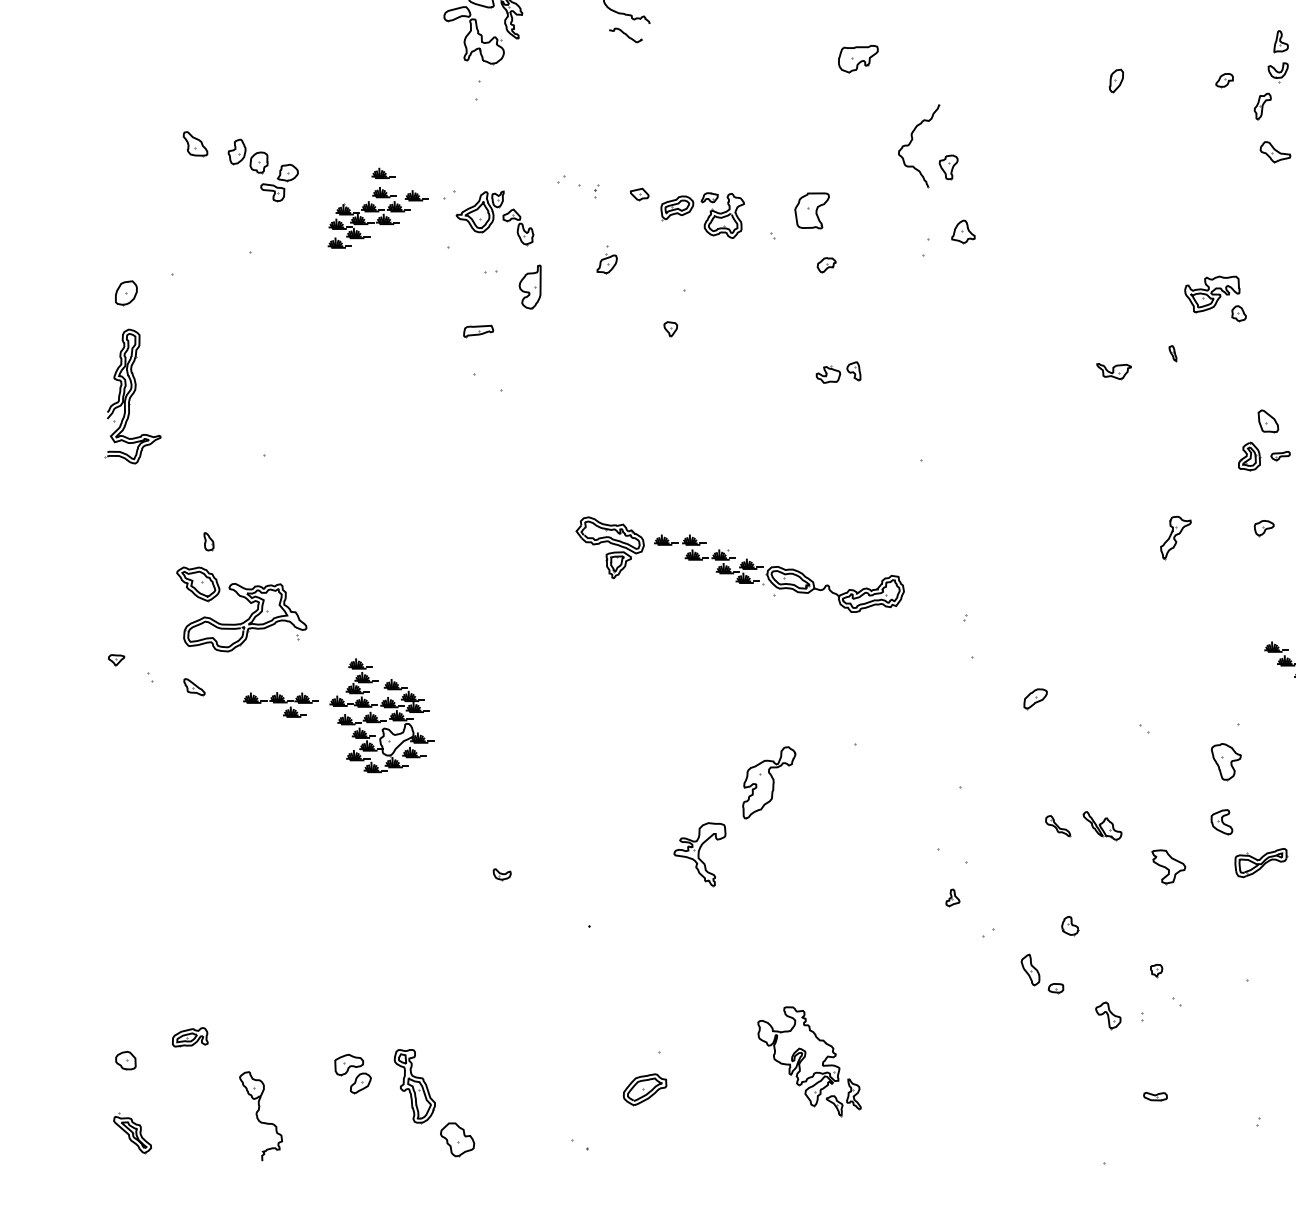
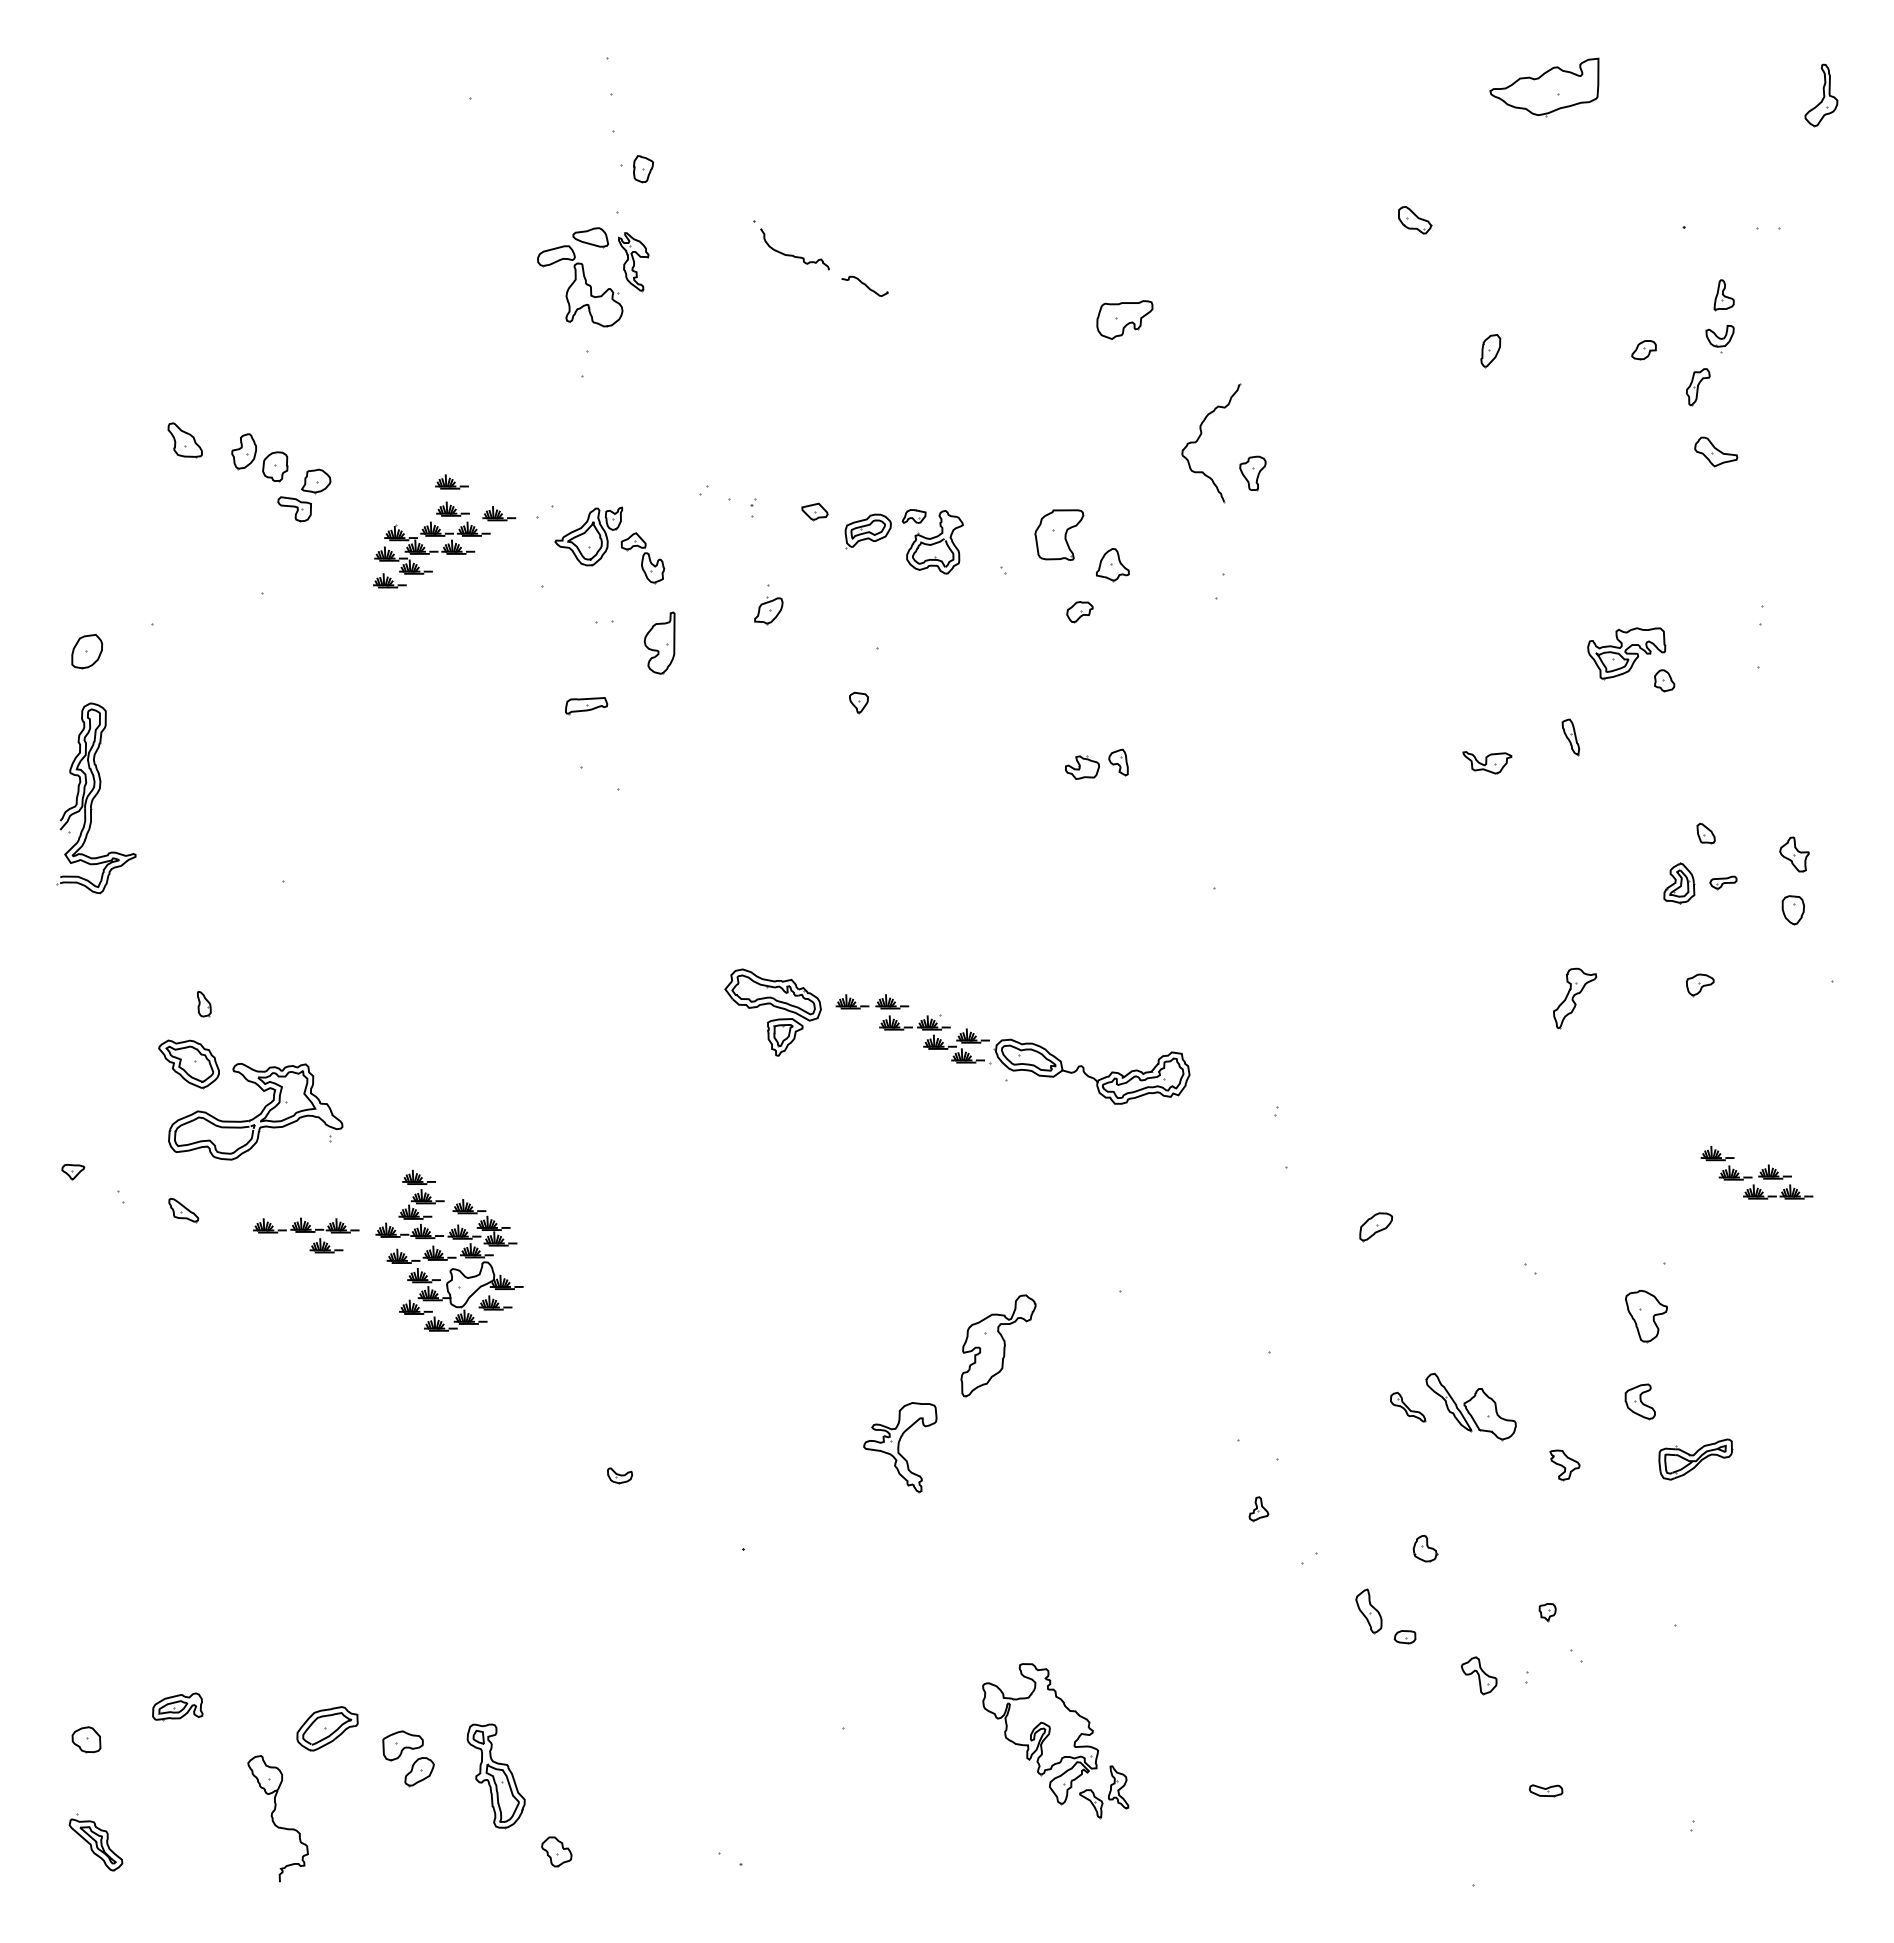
part: (625, 34) -> (864, 285), moved
part: (963, 232) -> (1112, 565), moved
part: (1172, 353) -> (1570, 737), size x1.67
part: (1267, 421) -> (1705, 833), size x0.62
part: (1102, 826) -> (1470, 1407), size x1.67
part: (1168, 867) -> (1564, 1465), size x0.62
part: (645, 1089) -> (327, 1728), moved
part: (457, 1139) -> (556, 1851), size x0.62

